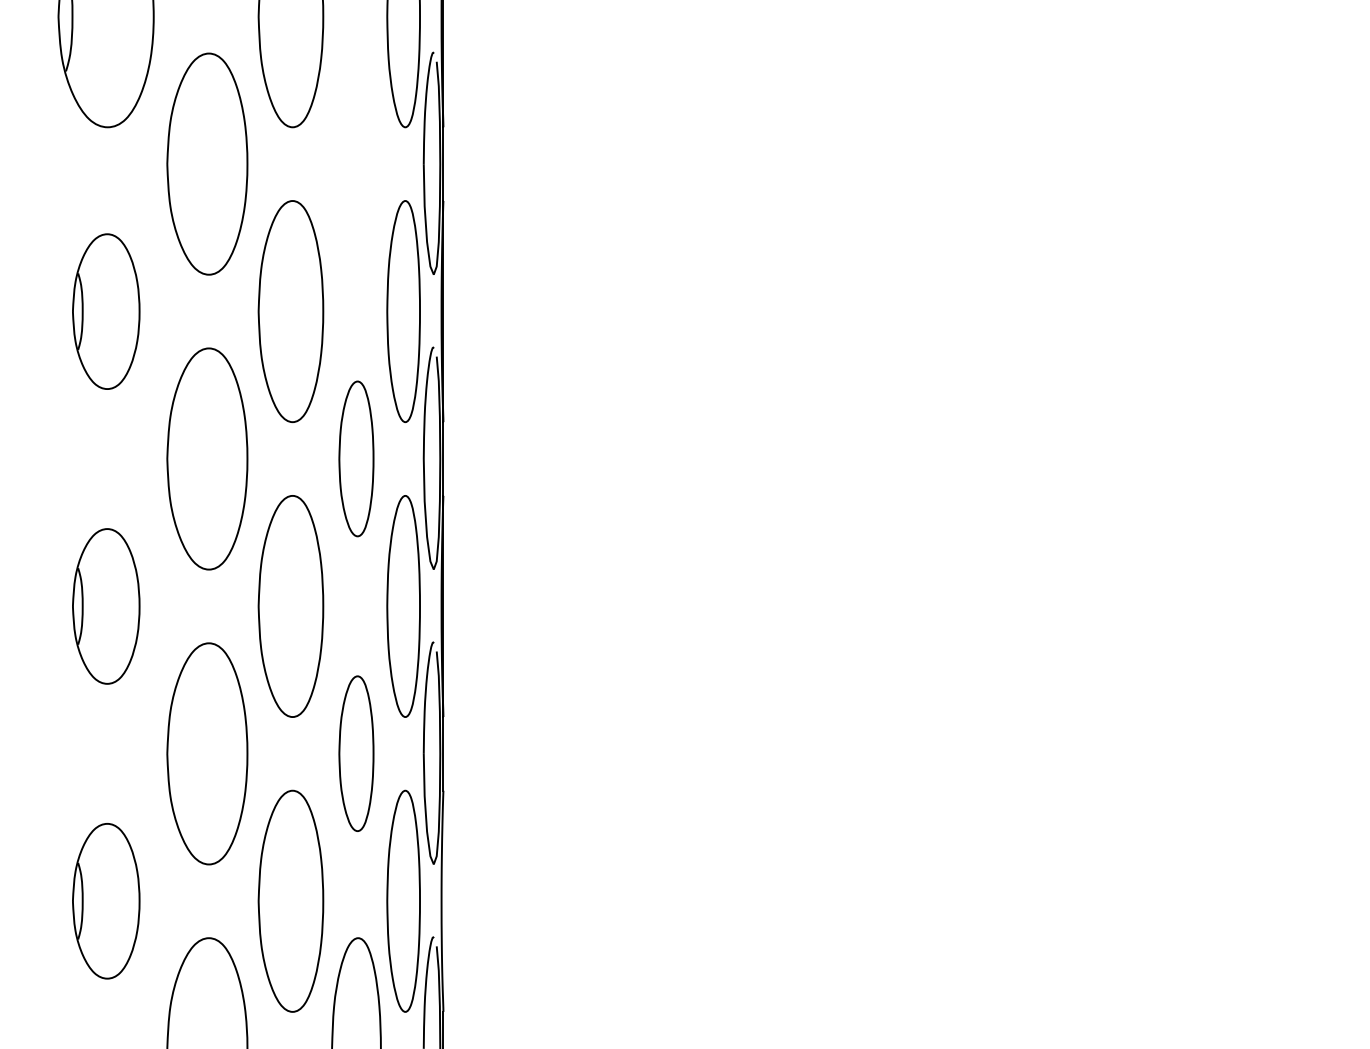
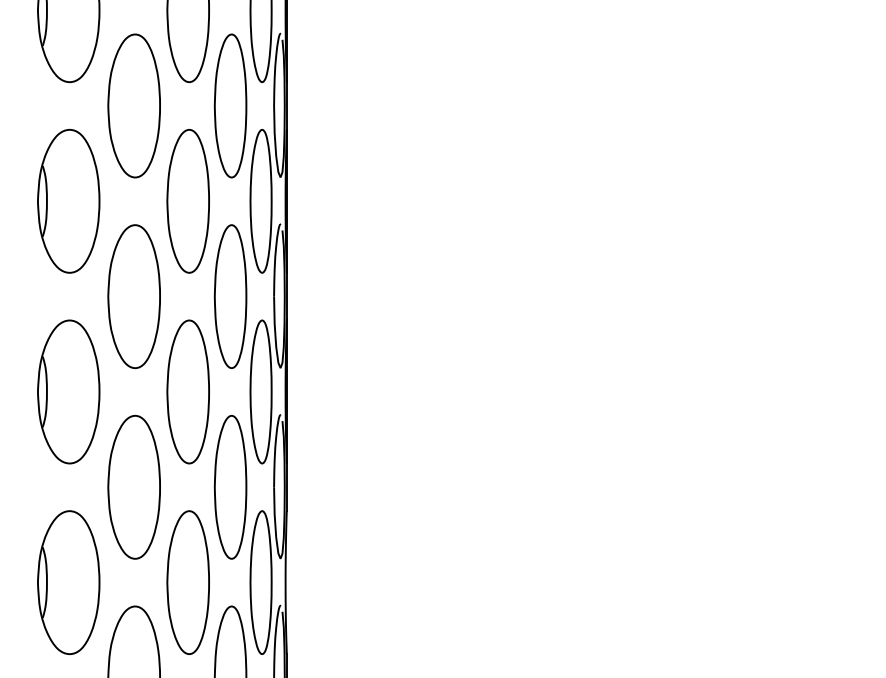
part: (356, 163) -> (230, 105), added
part: (105, 311) -> (68, 201), size x1.43
part: (356, 458) -> (230, 296), size x1.43
part: (105, 605) -> (68, 391), size x1.43
part: (356, 752) -> (230, 486), size x1.43
part: (105, 901) -> (68, 582), size x1.43

